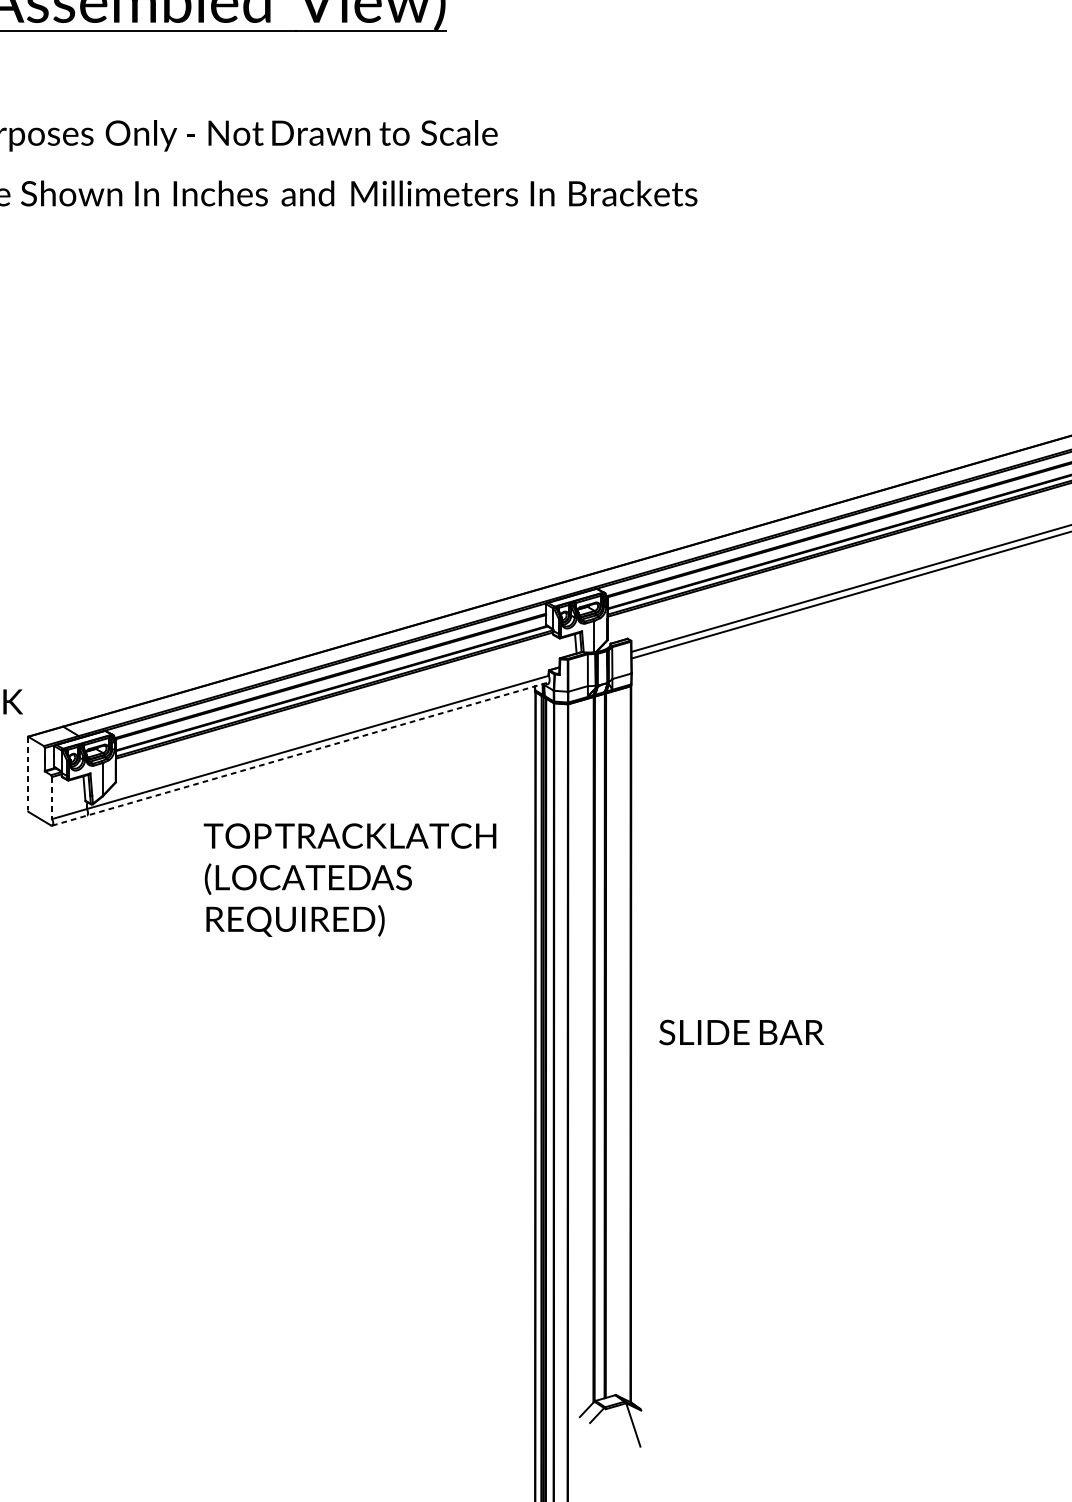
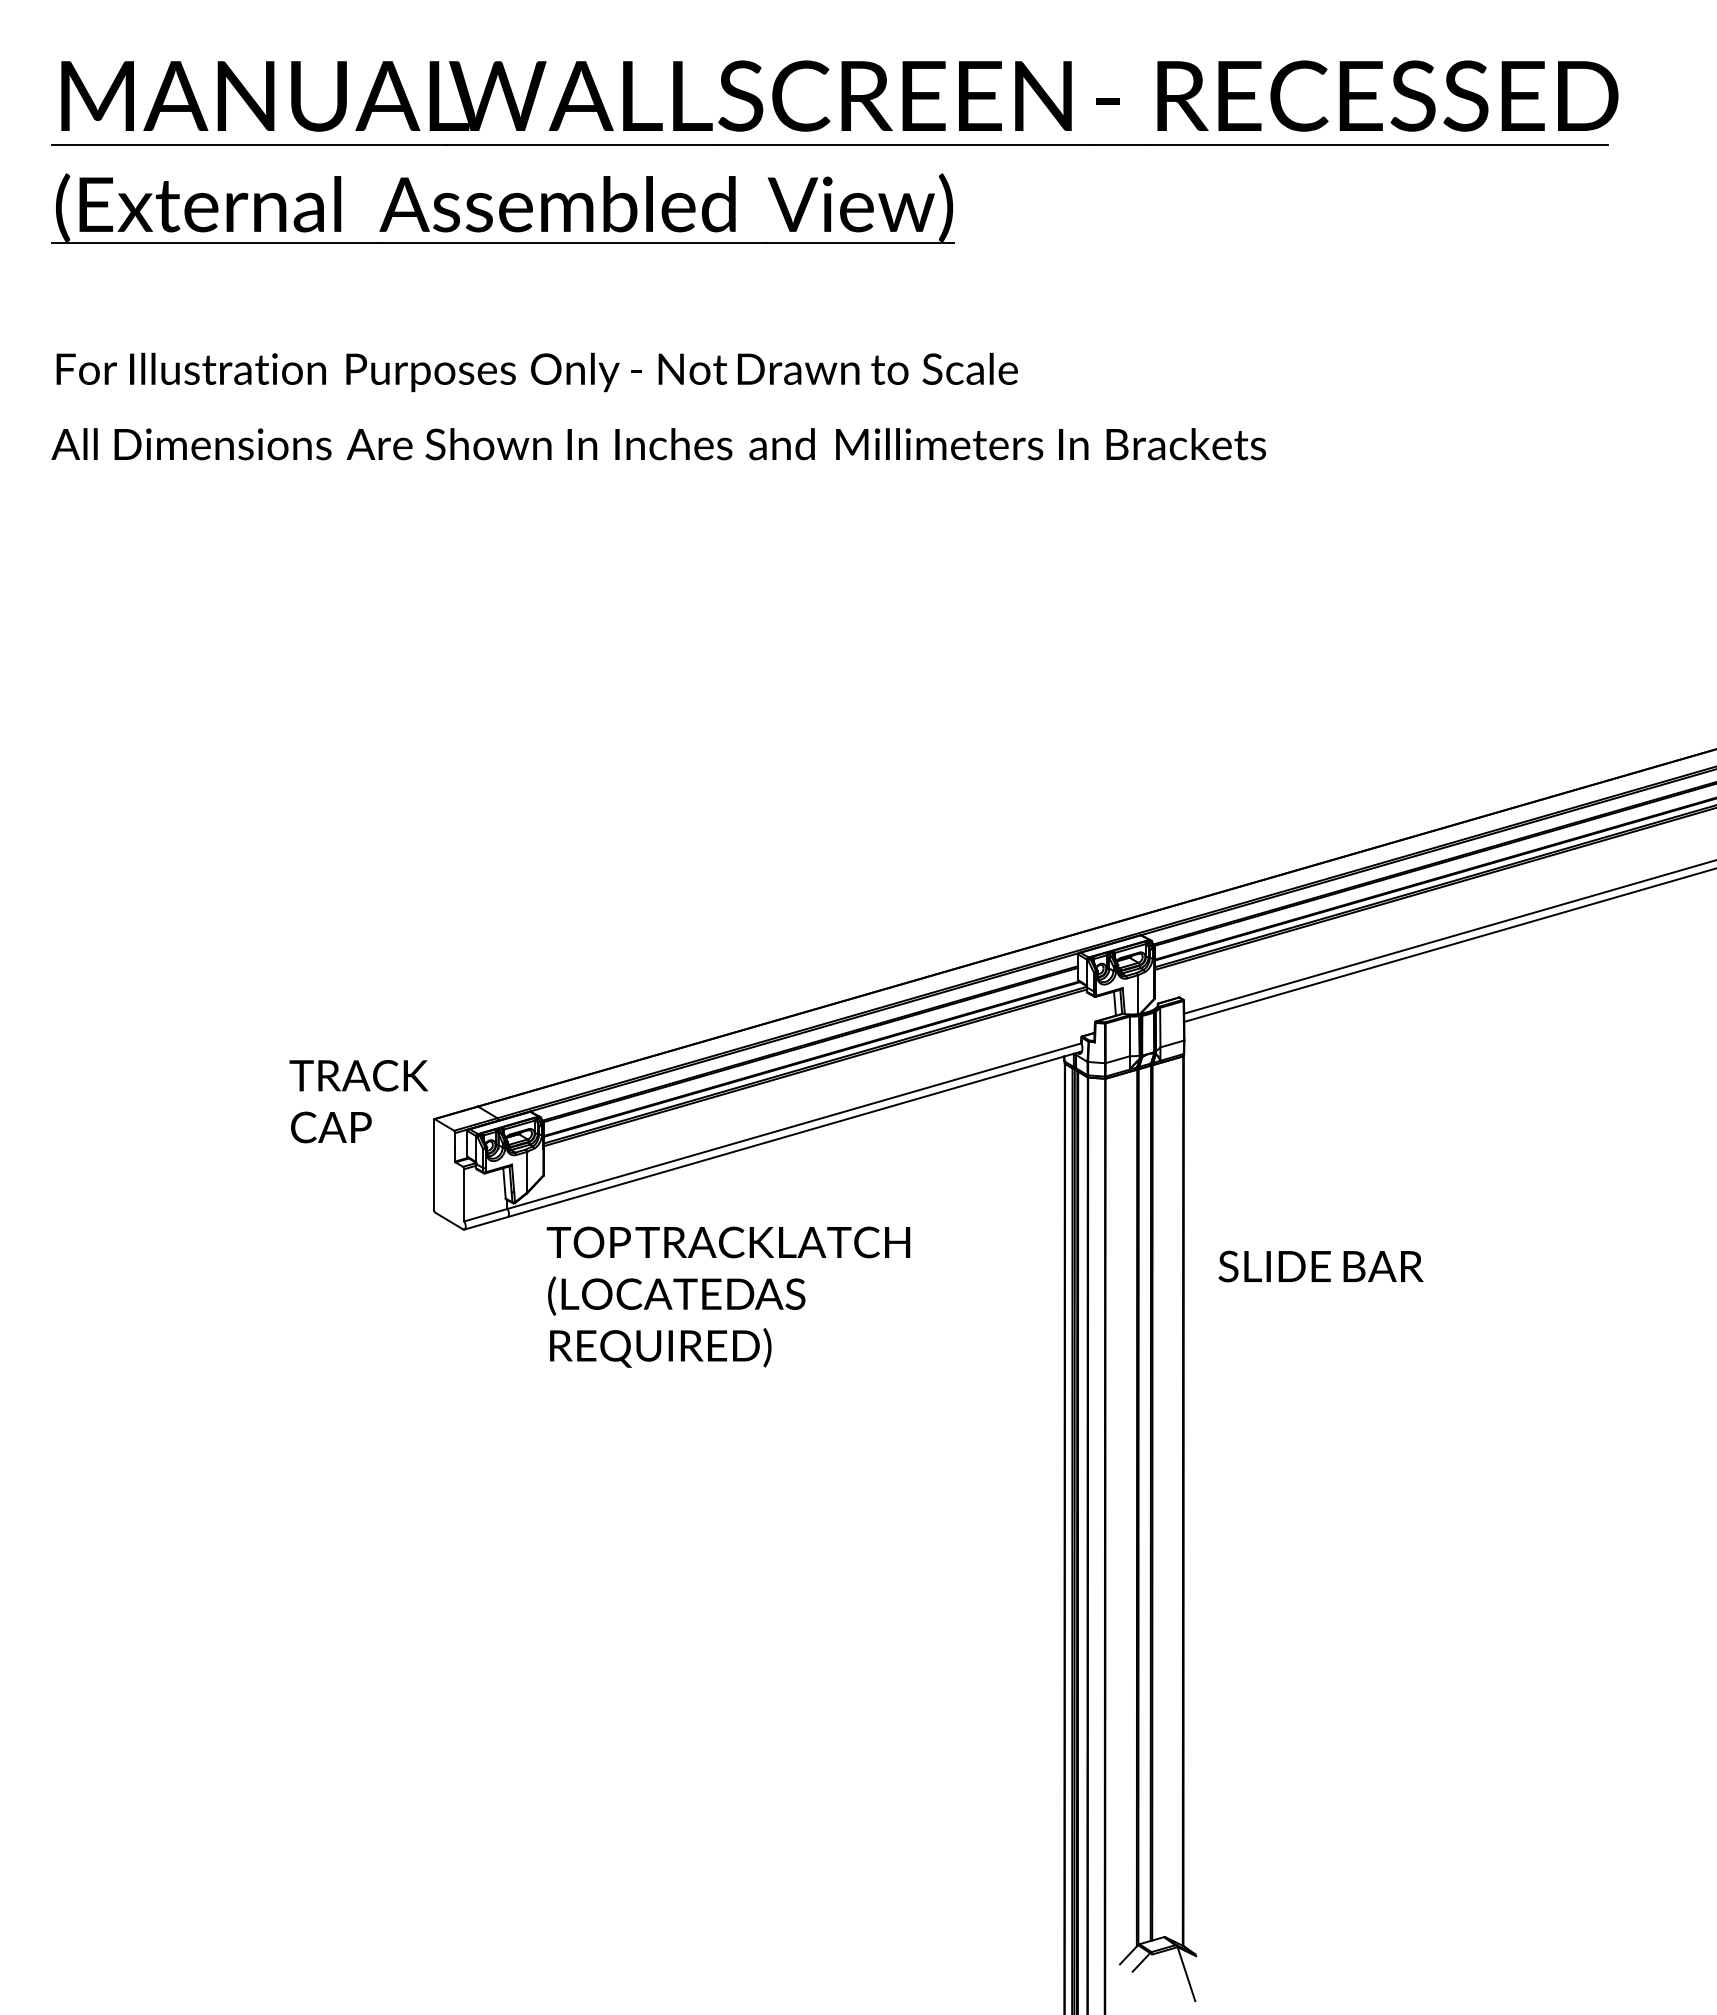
line: (300, 753) -> (773, 1140), dashed -> solid
line: (28, 774) -> (434, 1165), dashed -> solid
line: (52, 798) -> (464, 1195), dashed -> solid
text: (350, 879) -> (728, 1296), moved
text: (741, 1032) -> (1320, 1266), moved

